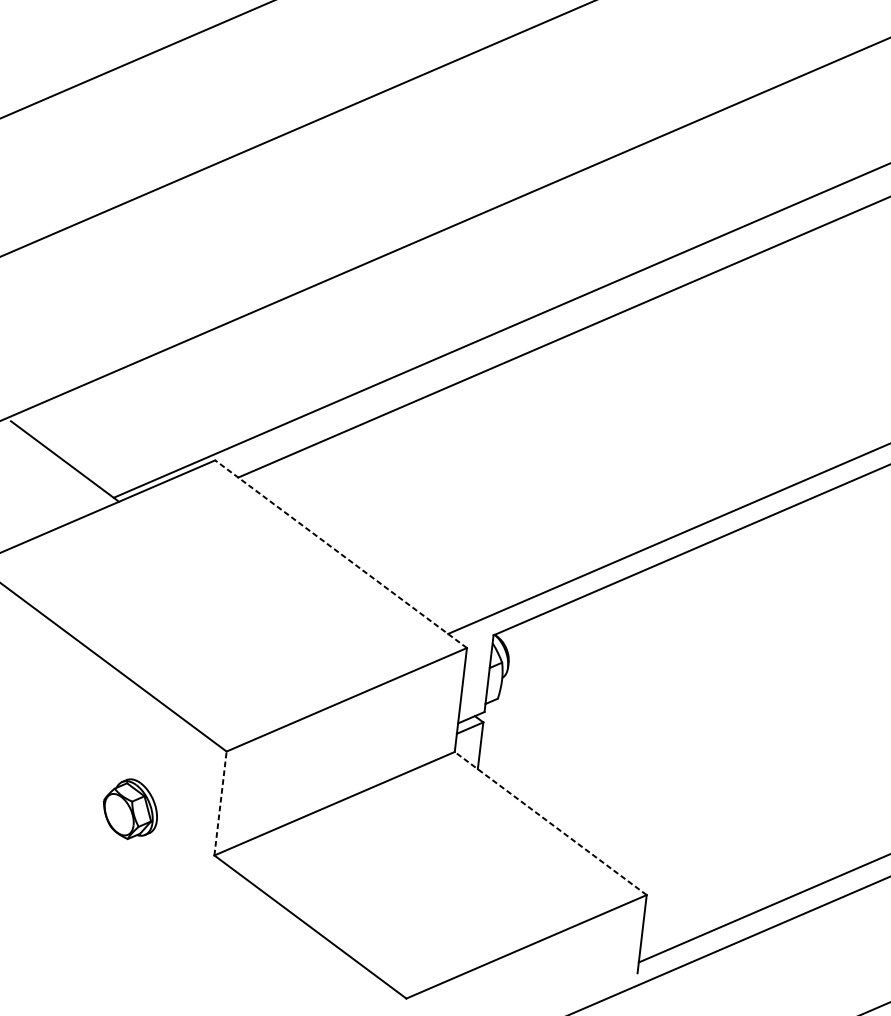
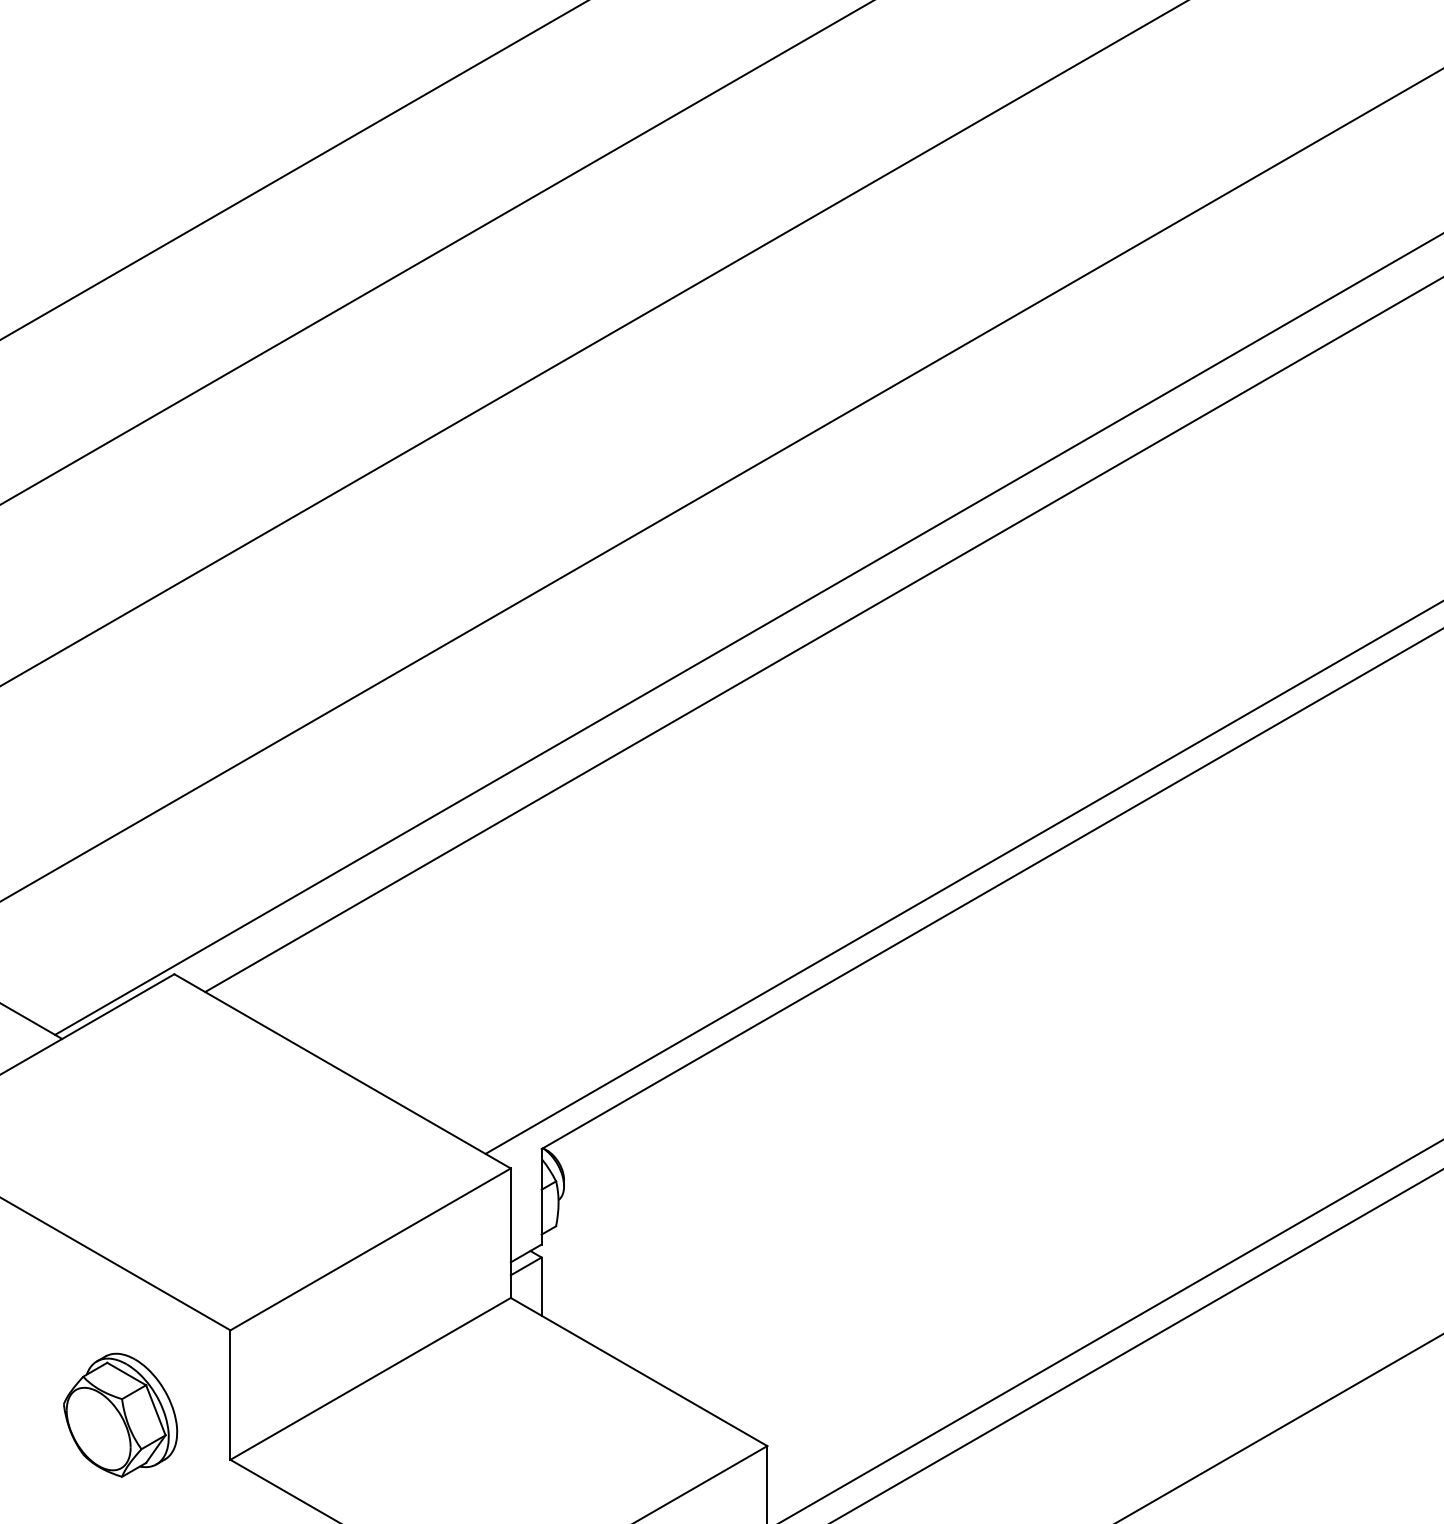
line: (341, 554) -> (342, 1071), dashed -> solid
line: (220, 803) -> (230, 1395), dashed -> solid
part: (130, 808) -> (120, 1414), size x1.67
line: (550, 823) -> (638, 1371), dashed -> solid

